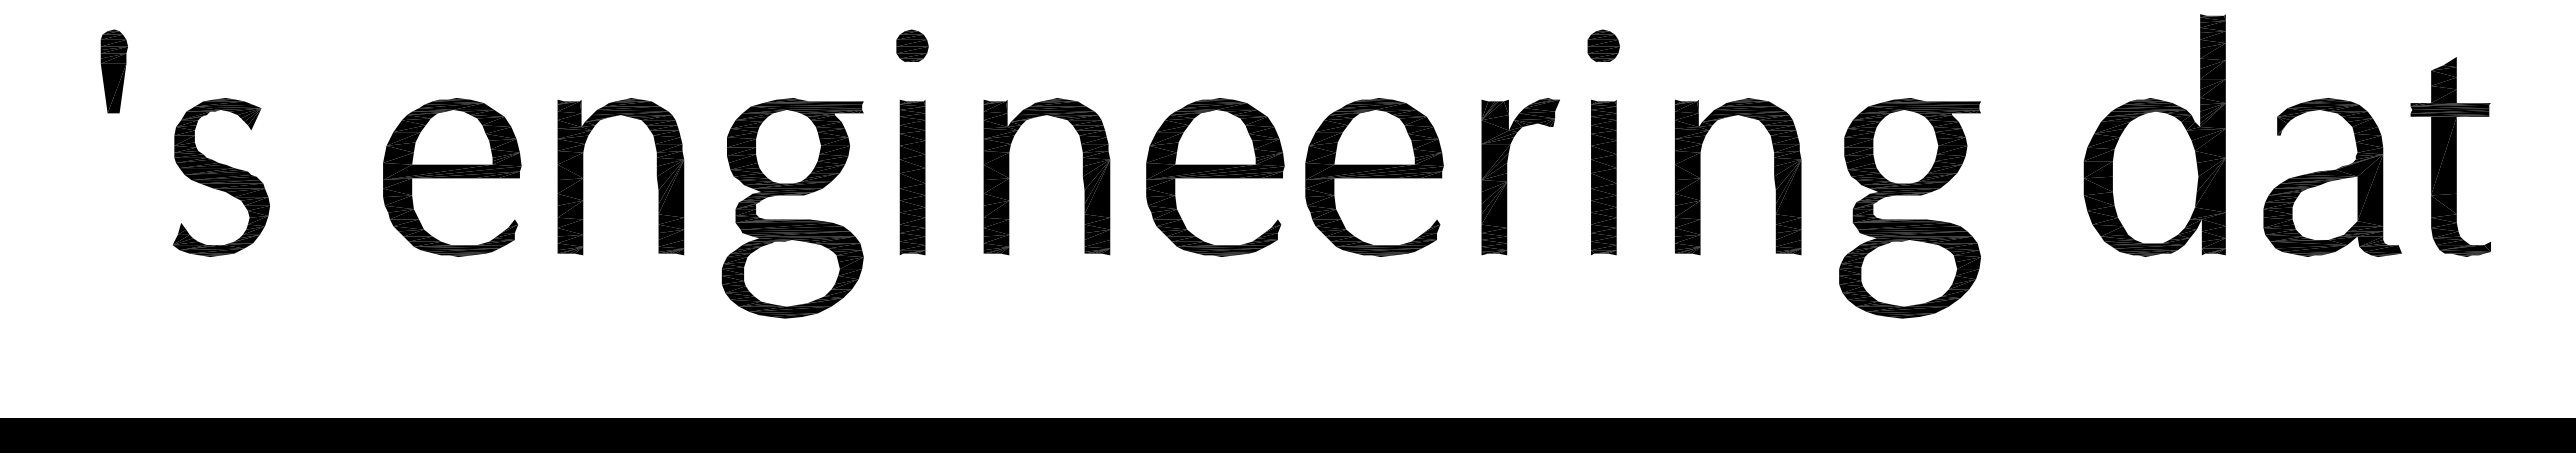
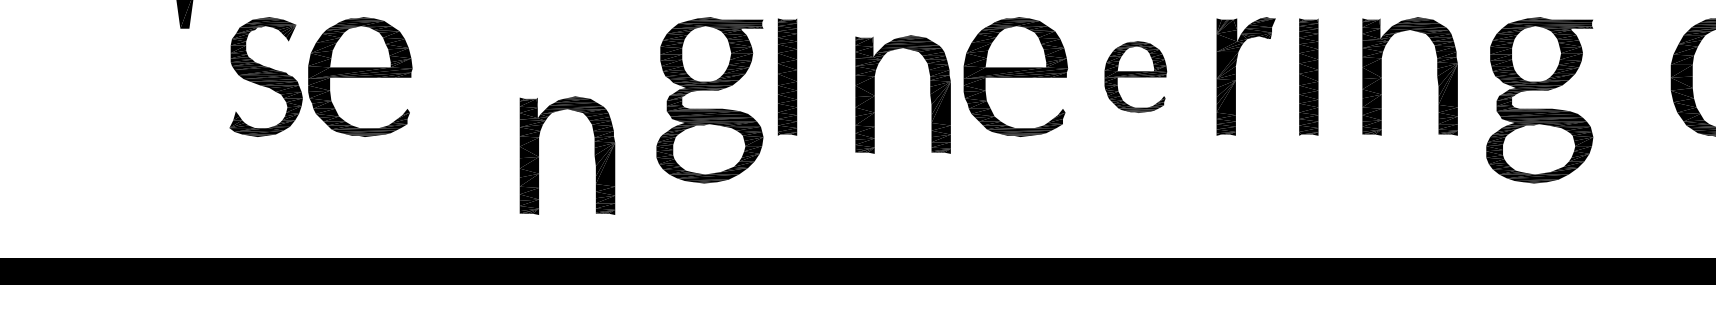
part: (656, 176) -> (594, 155), moved
part: (1009, 176) -> (874, 94), moved
part: (452, 177) -> (360, 77), moved
part: (1374, 177) -> (1135, 77), size x0.6
part: (792, 219) -> (709, 108), moved

